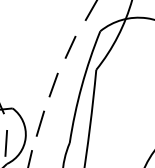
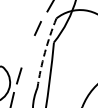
line: (53, 84) -> (27, 51), removed
arc: (81, 85) -> (44, 52), solid -> dashed

